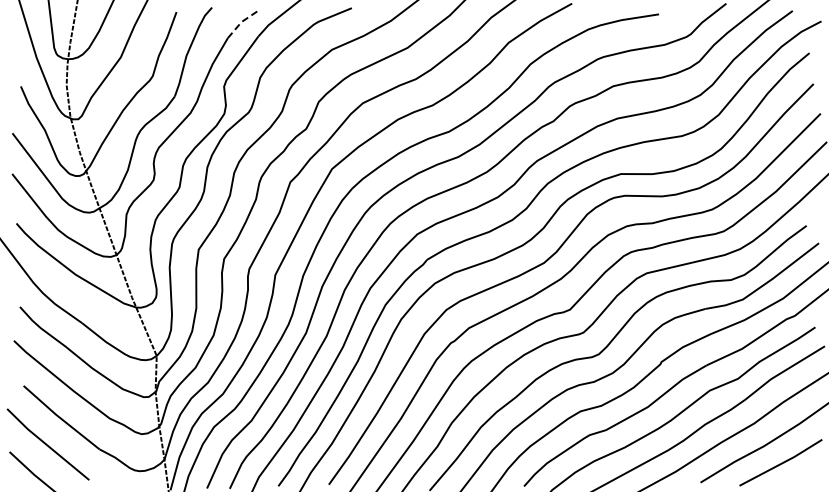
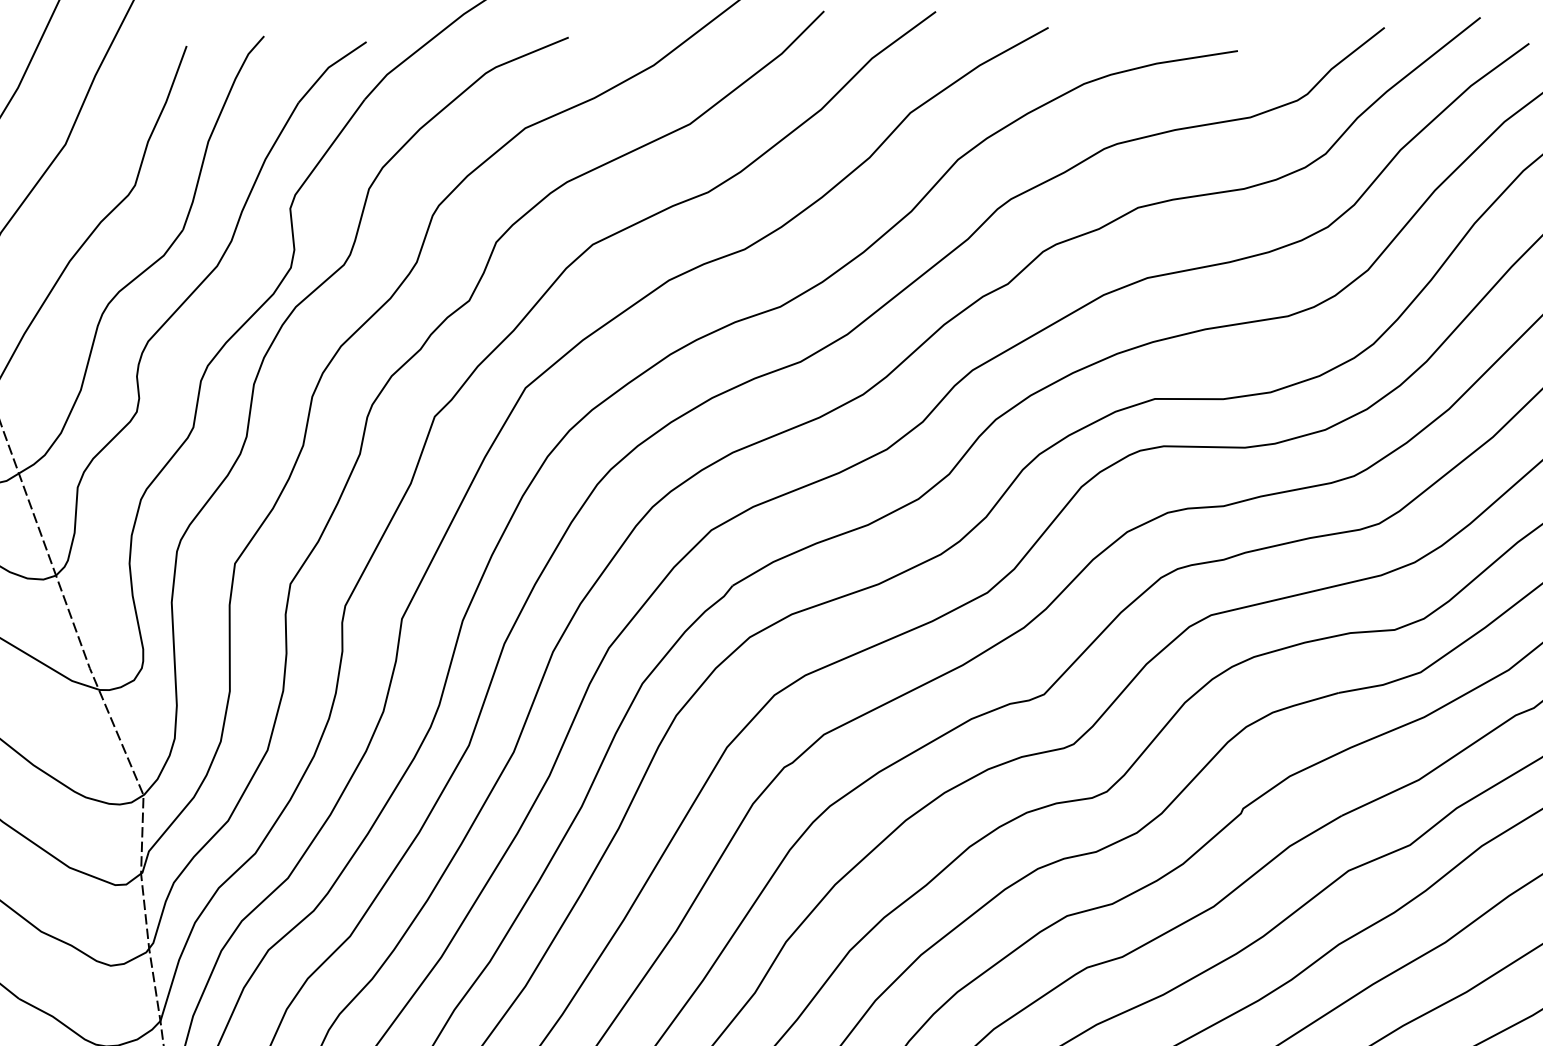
line: (241, 21) -> (328, 66), dashed -> solid

